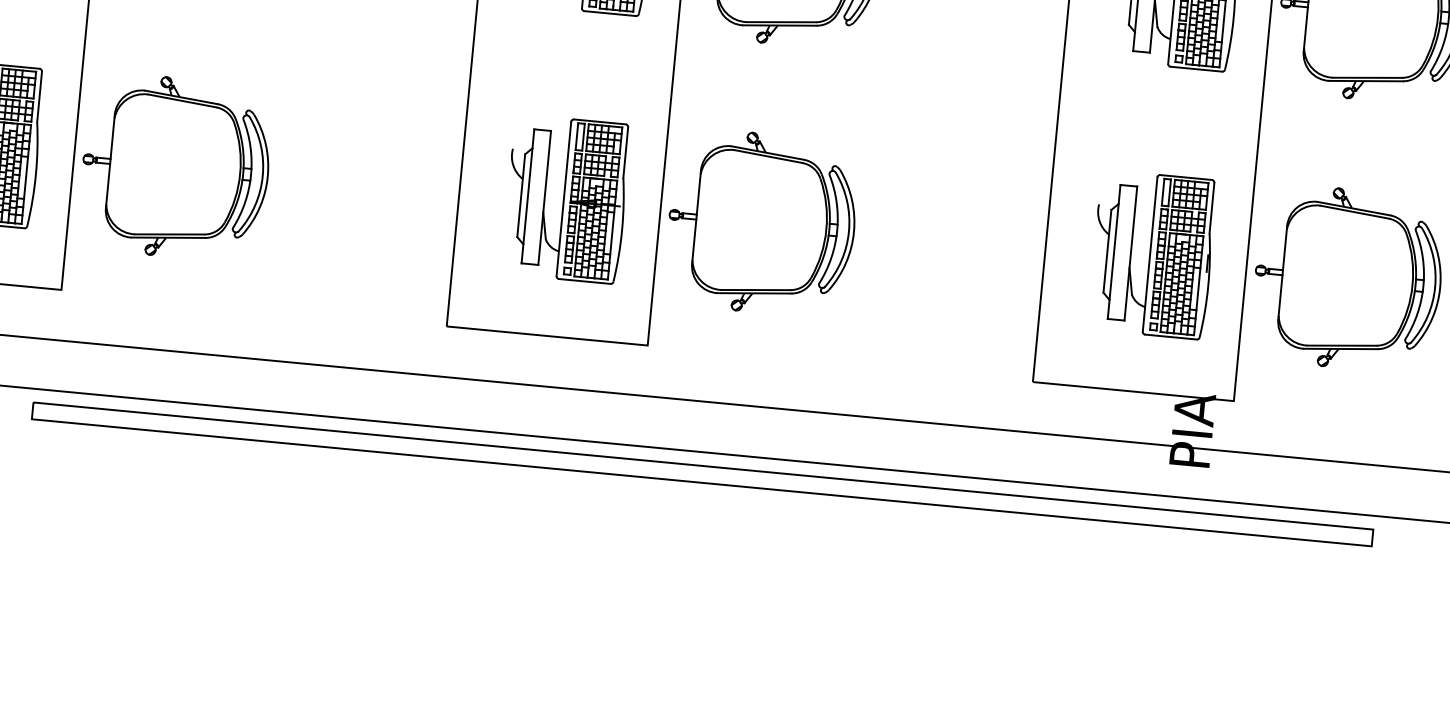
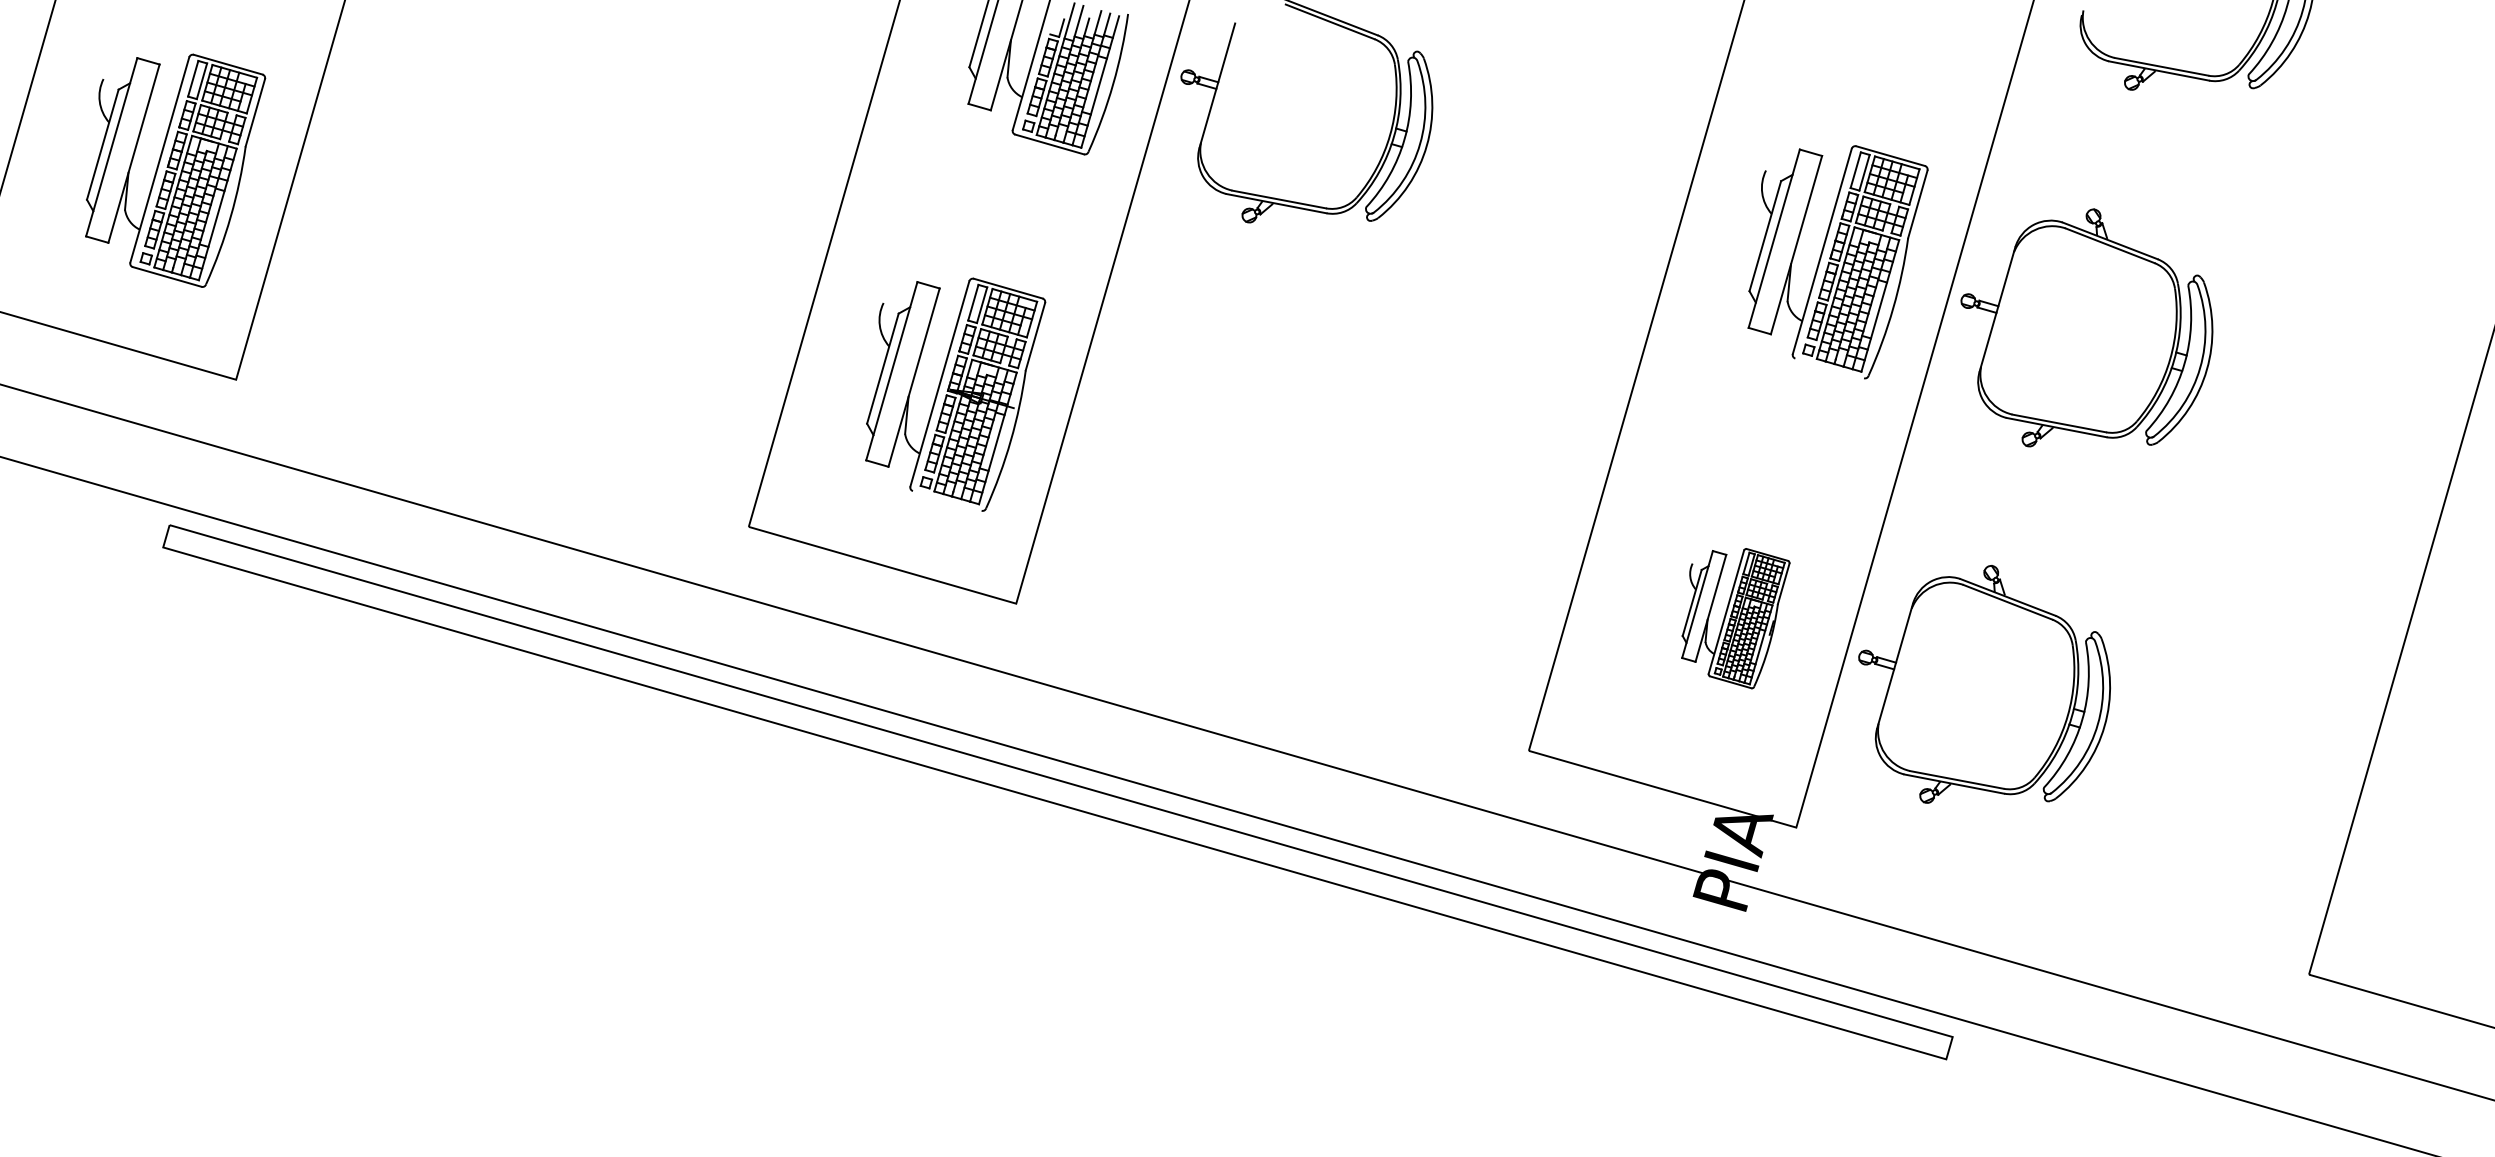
line: (1196, 69) -> (1829, 368), removed
part: (176, 162) -> (424, 236), removed
part: (762, 218) -> (1204, 460), removed
part: (1162, 260) -> (1735, 618), size x0.6
line: (584, 281) -> (946, 500), removed

